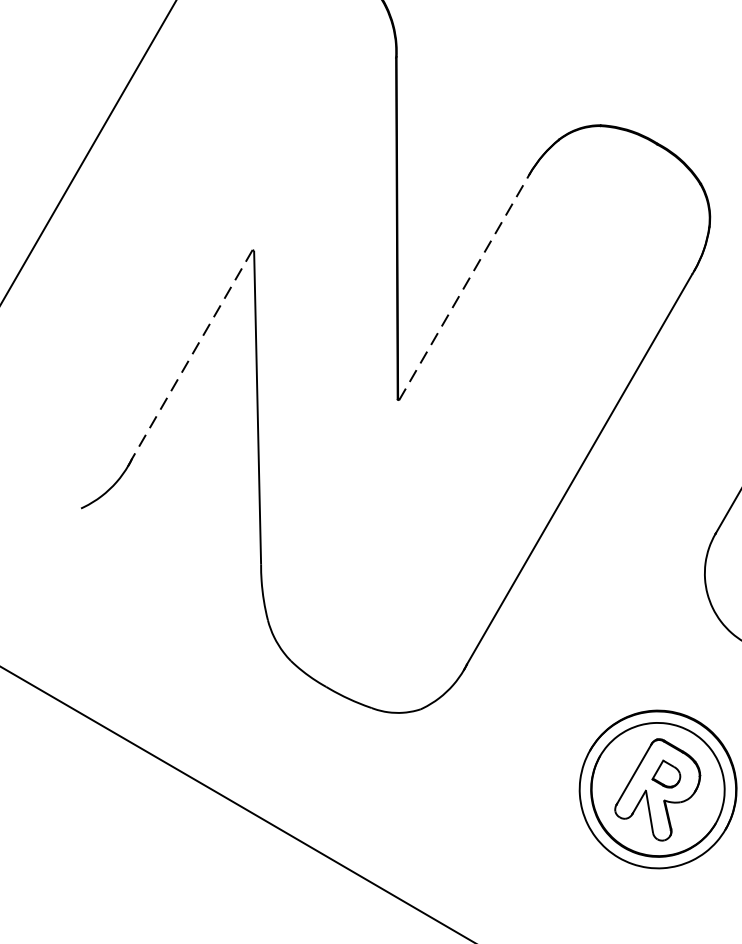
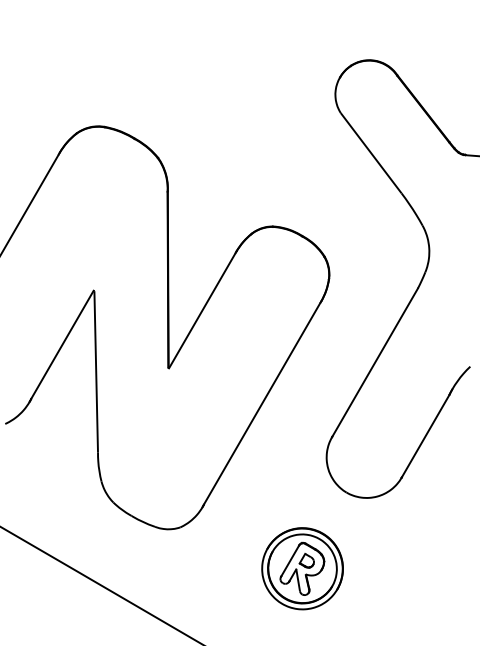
line: (463, 288) -> (202, 310), dashed -> solid
line: (192, 356) -> (62, 345), dashed -> solid

